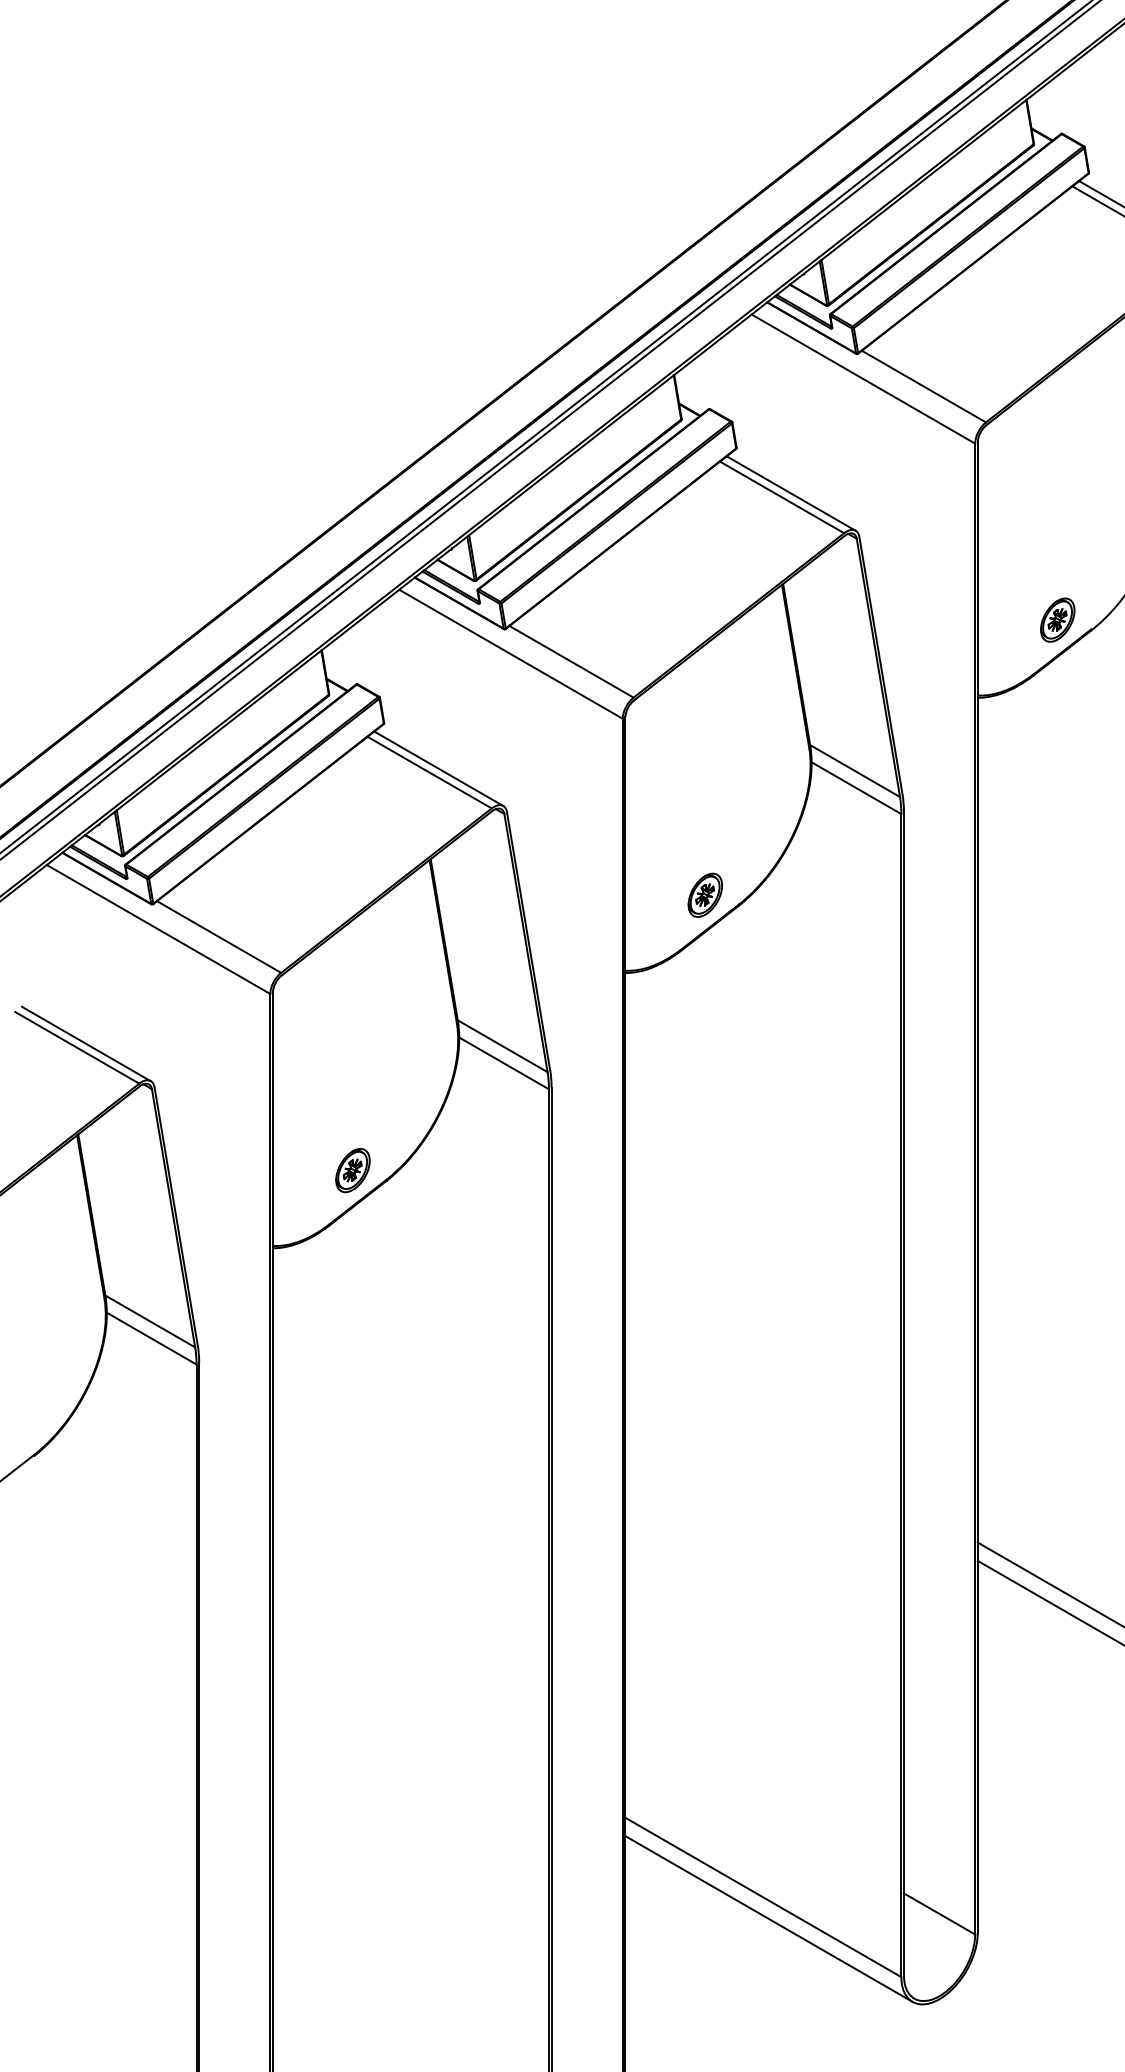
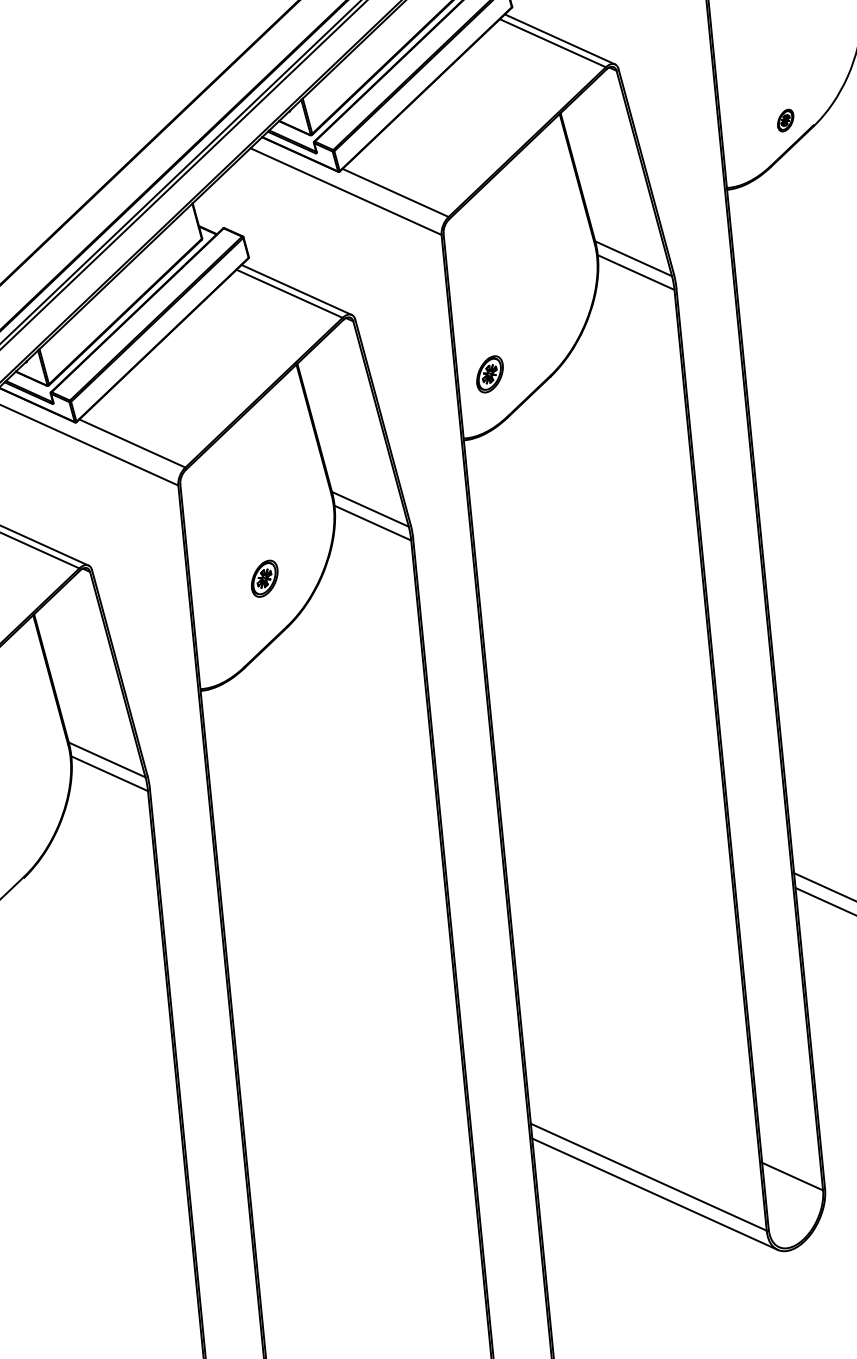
part: (1057, 619) -> (785, 120), size x0.6
part: (704, 894) -> (489, 373), moved
part: (352, 1170) -> (264, 578), moved

